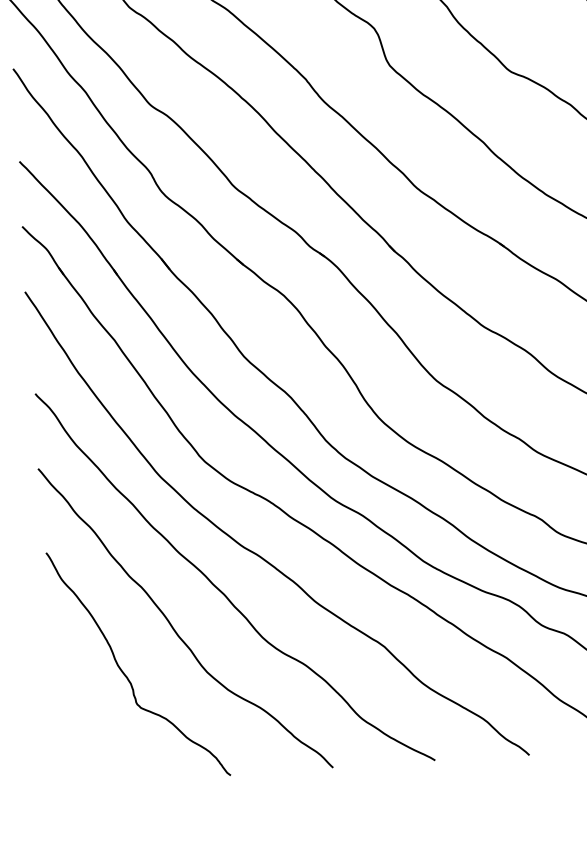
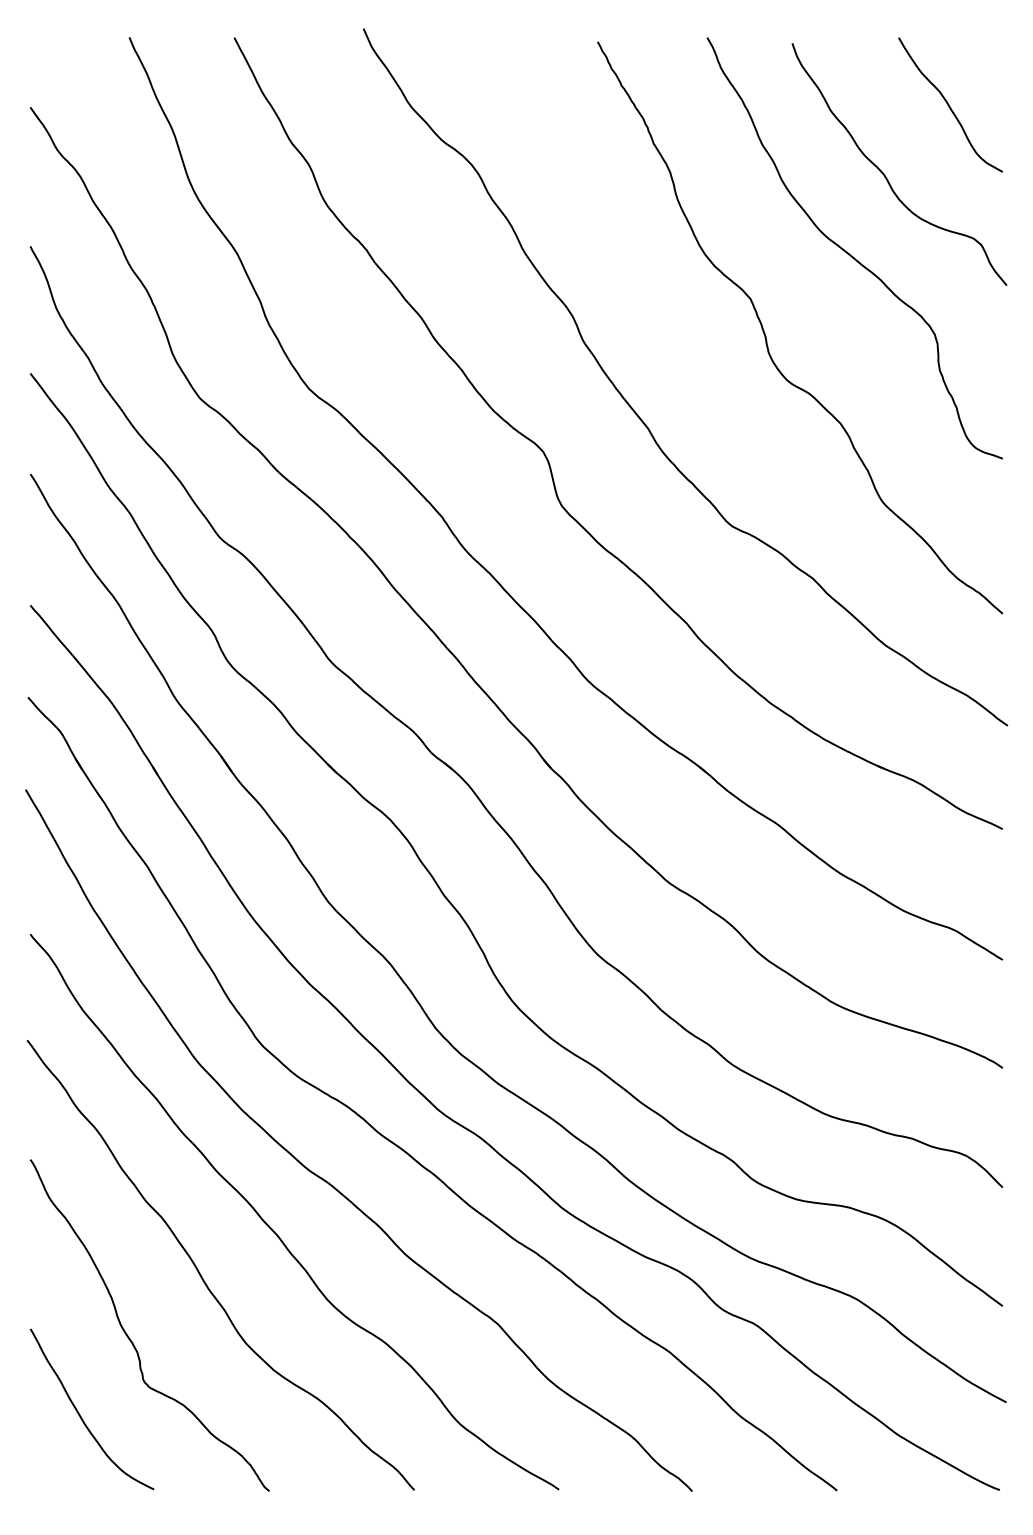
curve: (93, 730) -> (80, 1414), added

